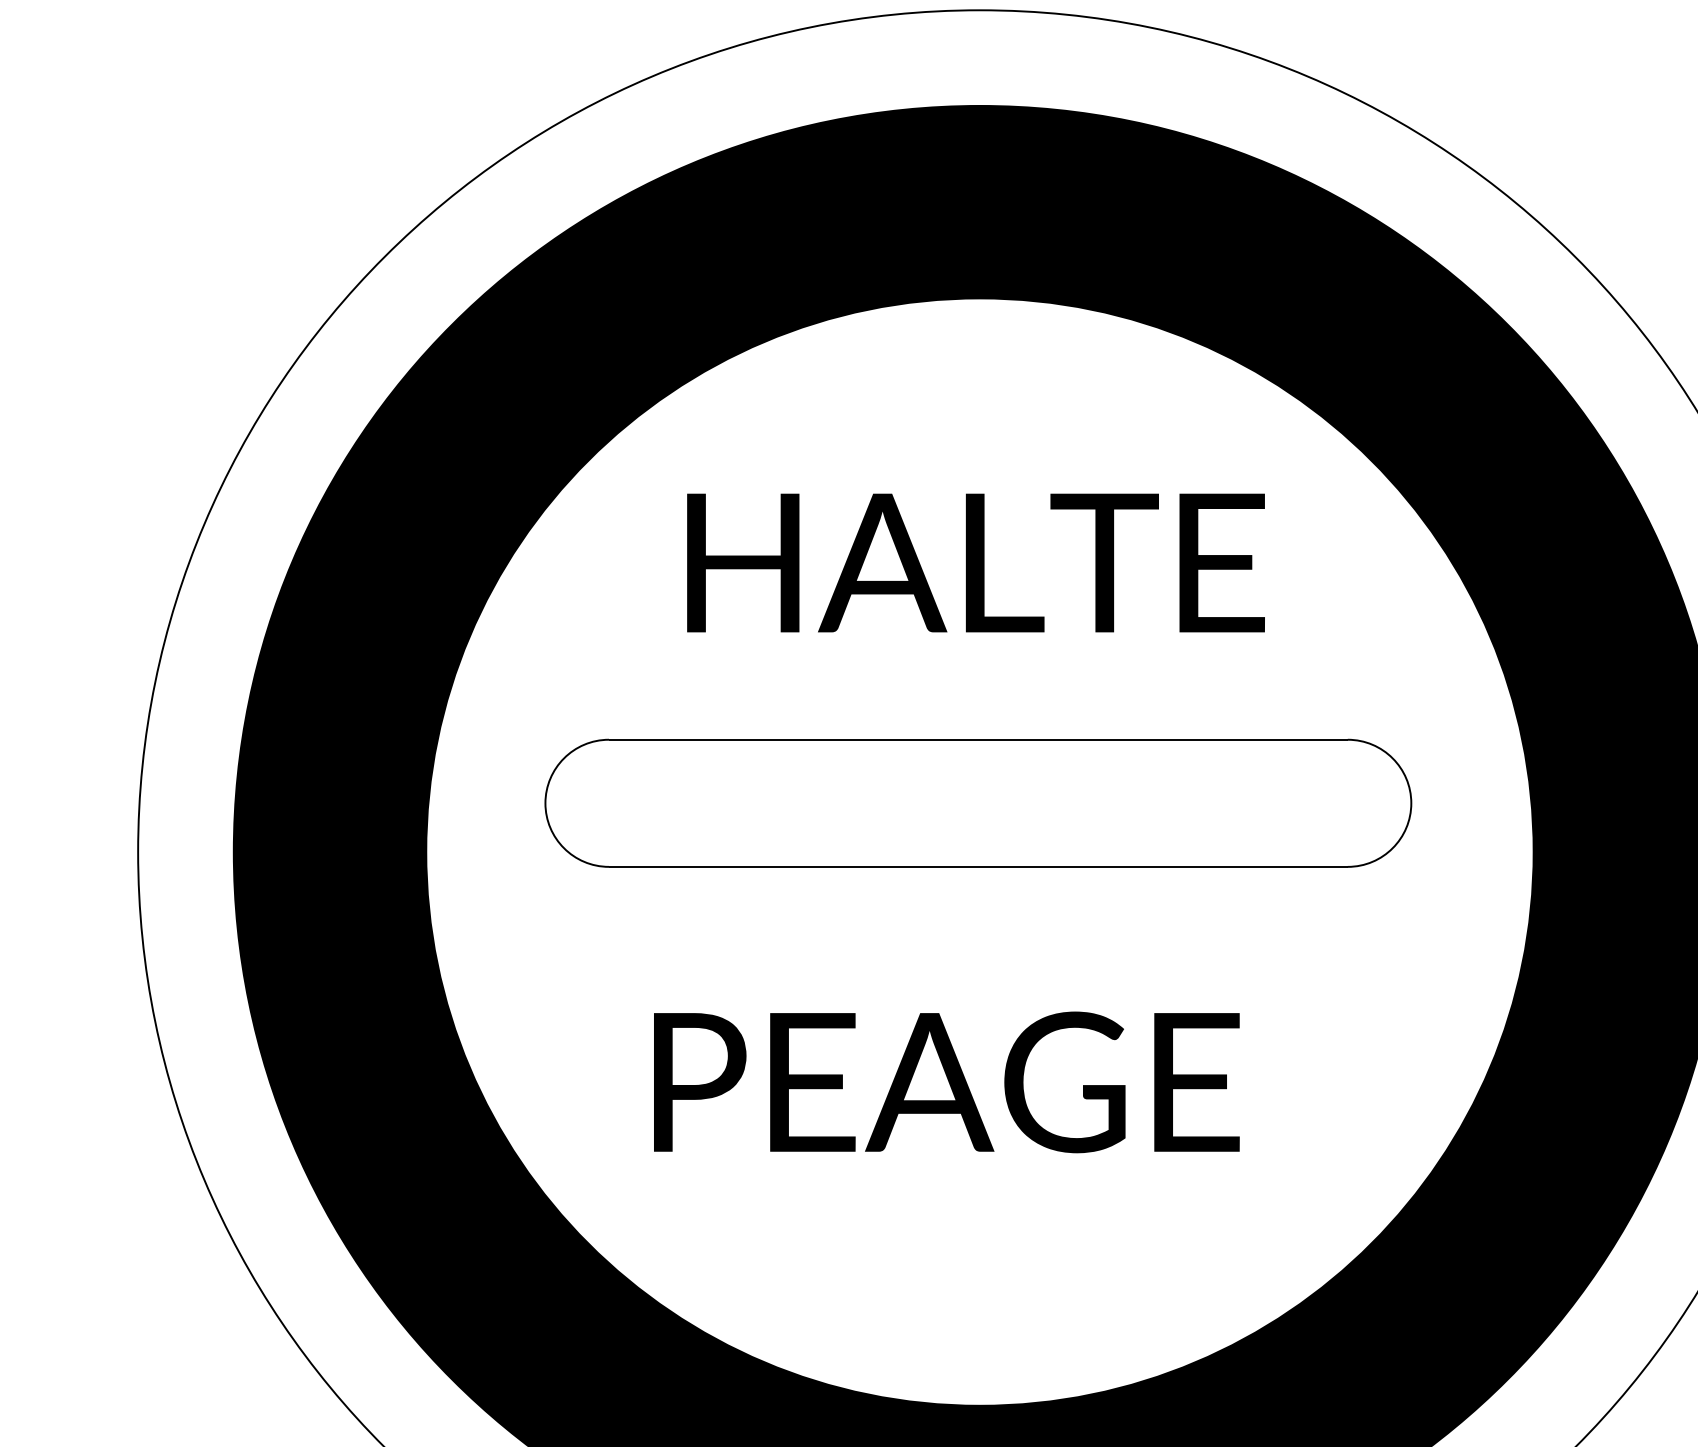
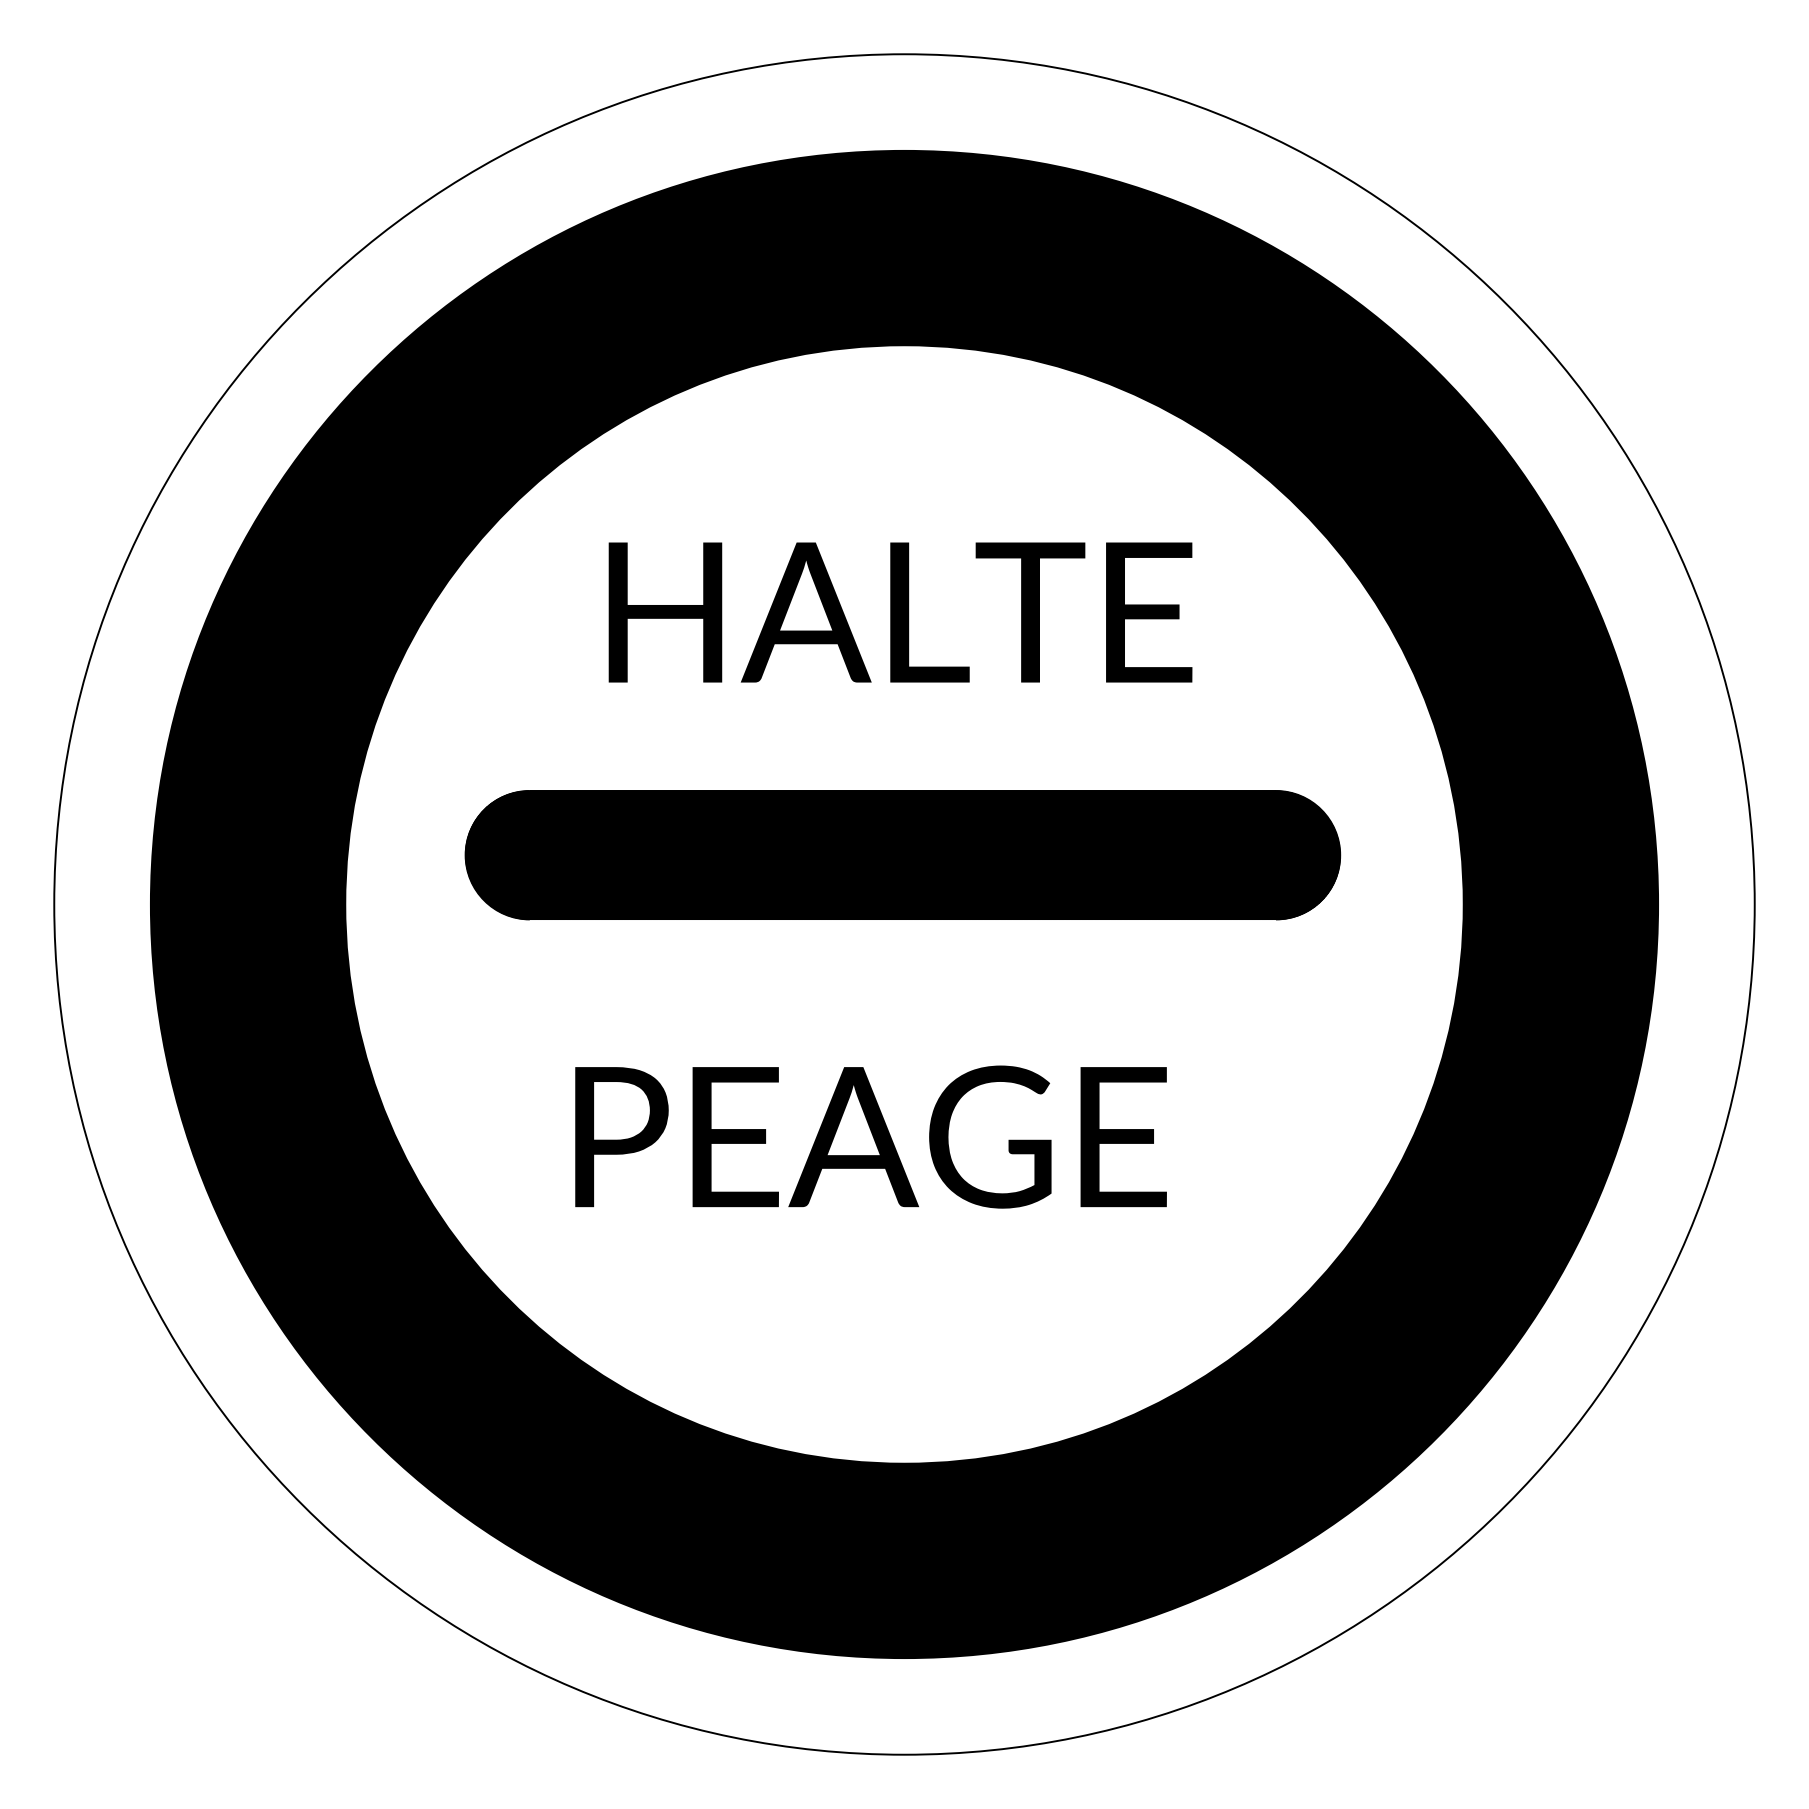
hatch: (977, 803) -> (902, 855), added

